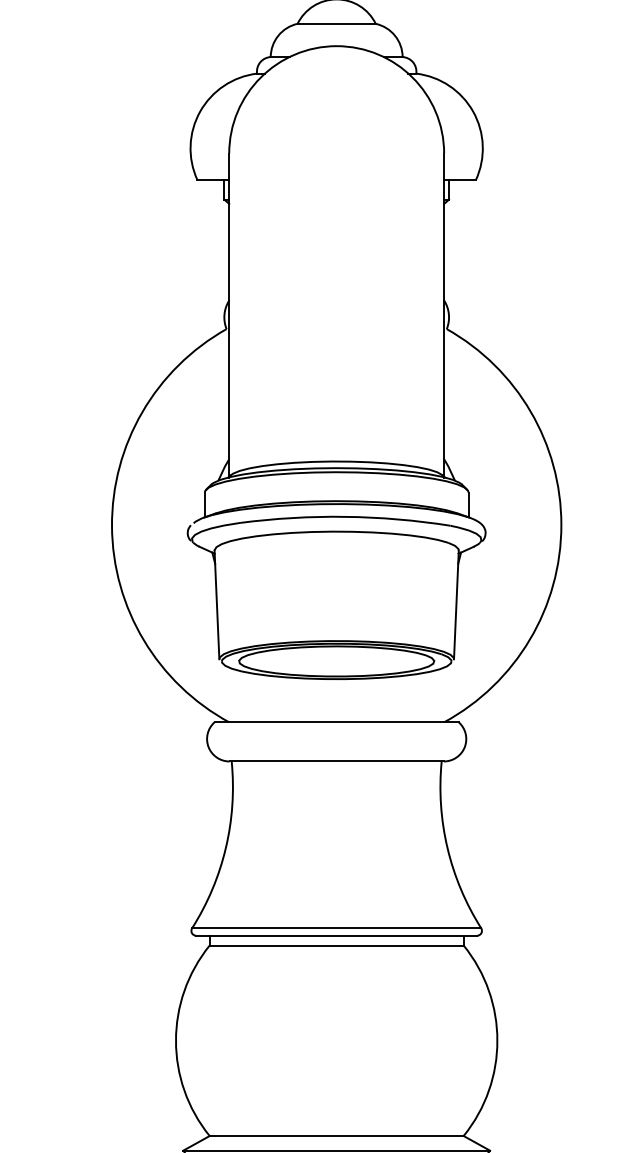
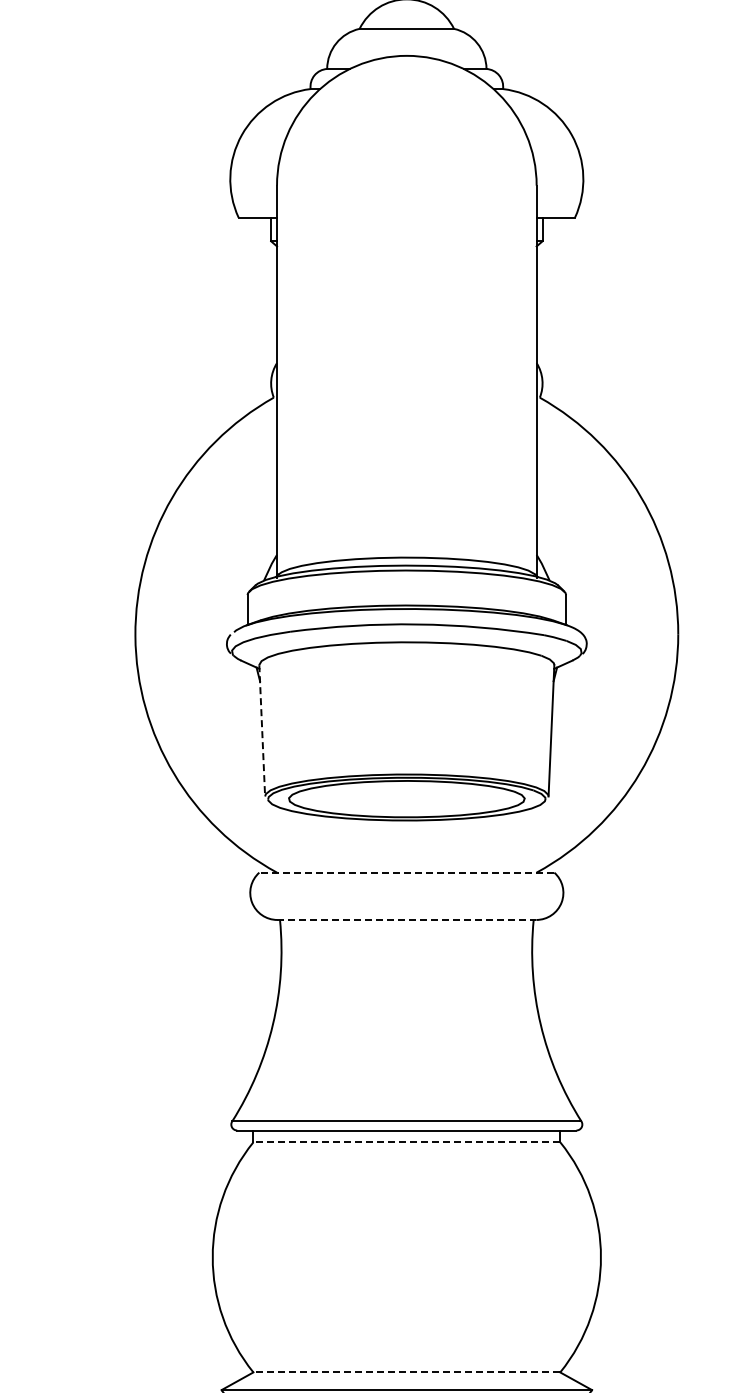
line: (217, 604) -> (262, 730), solid -> dashed
line: (336, 722) -> (406, 872), solid -> dashed
line: (337, 761) -> (407, 919), solid -> dashed
line: (336, 945) -> (406, 1142), solid -> dashed
line: (336, 1136) -> (406, 1372), solid -> dashed

